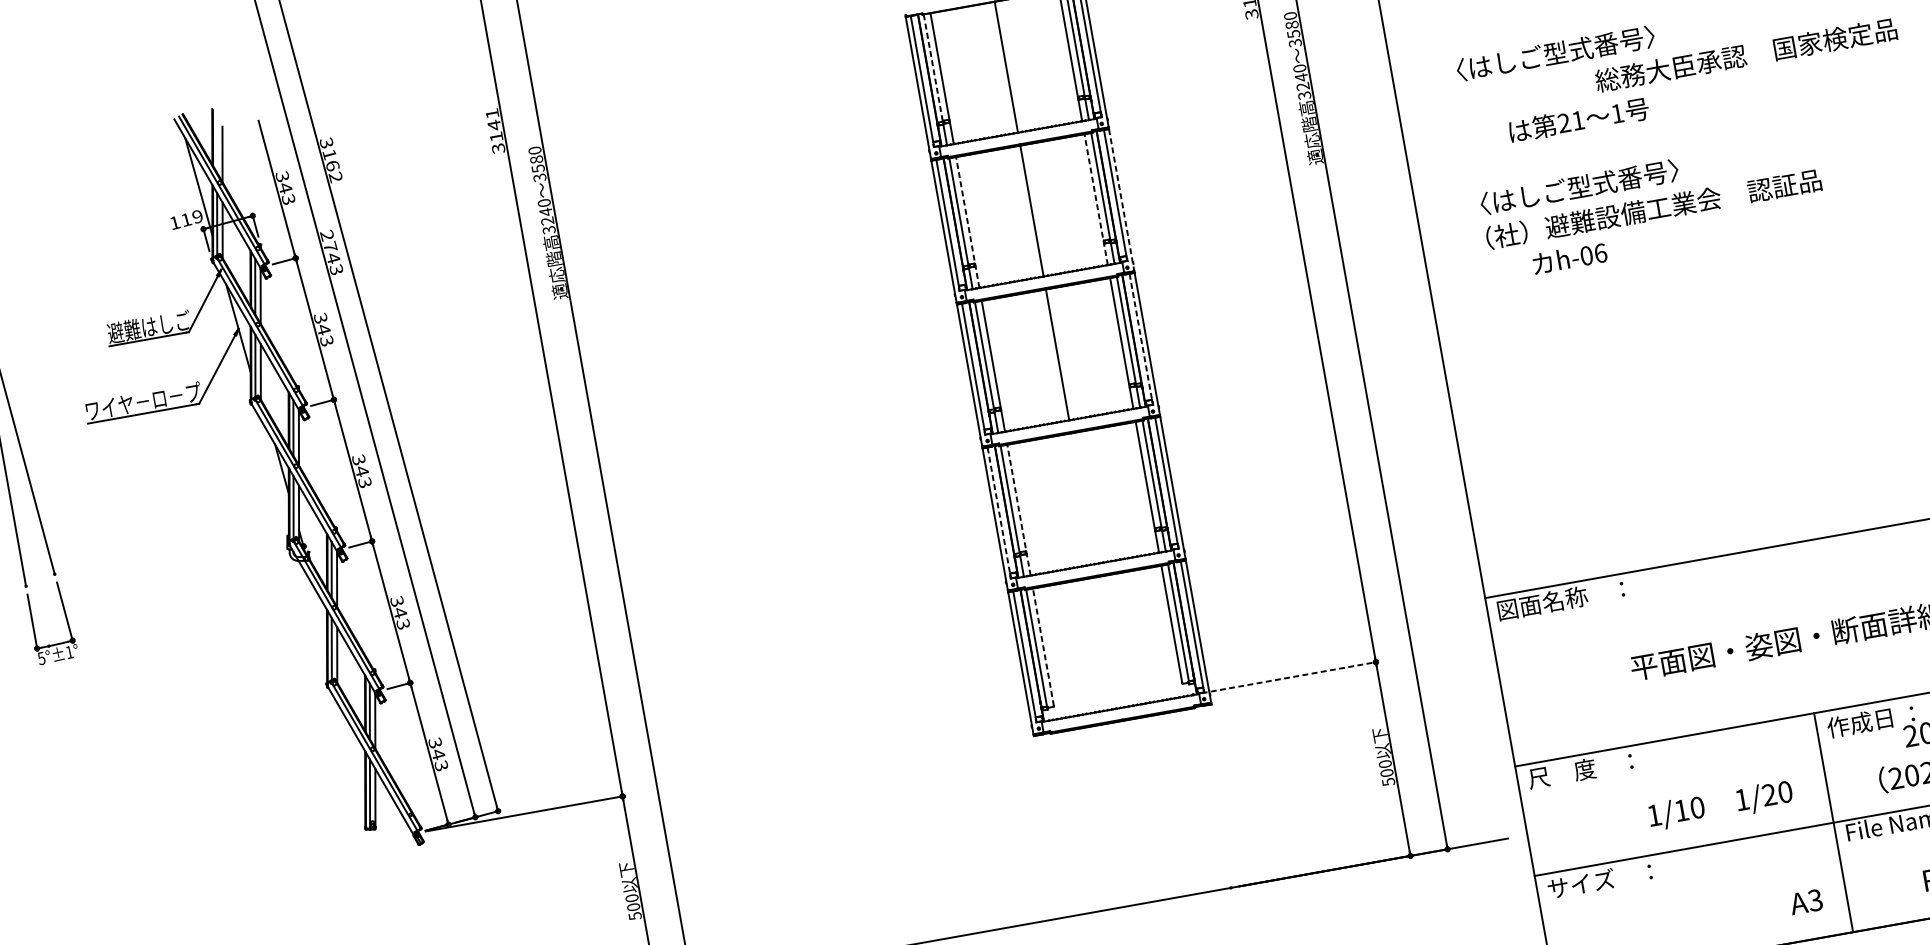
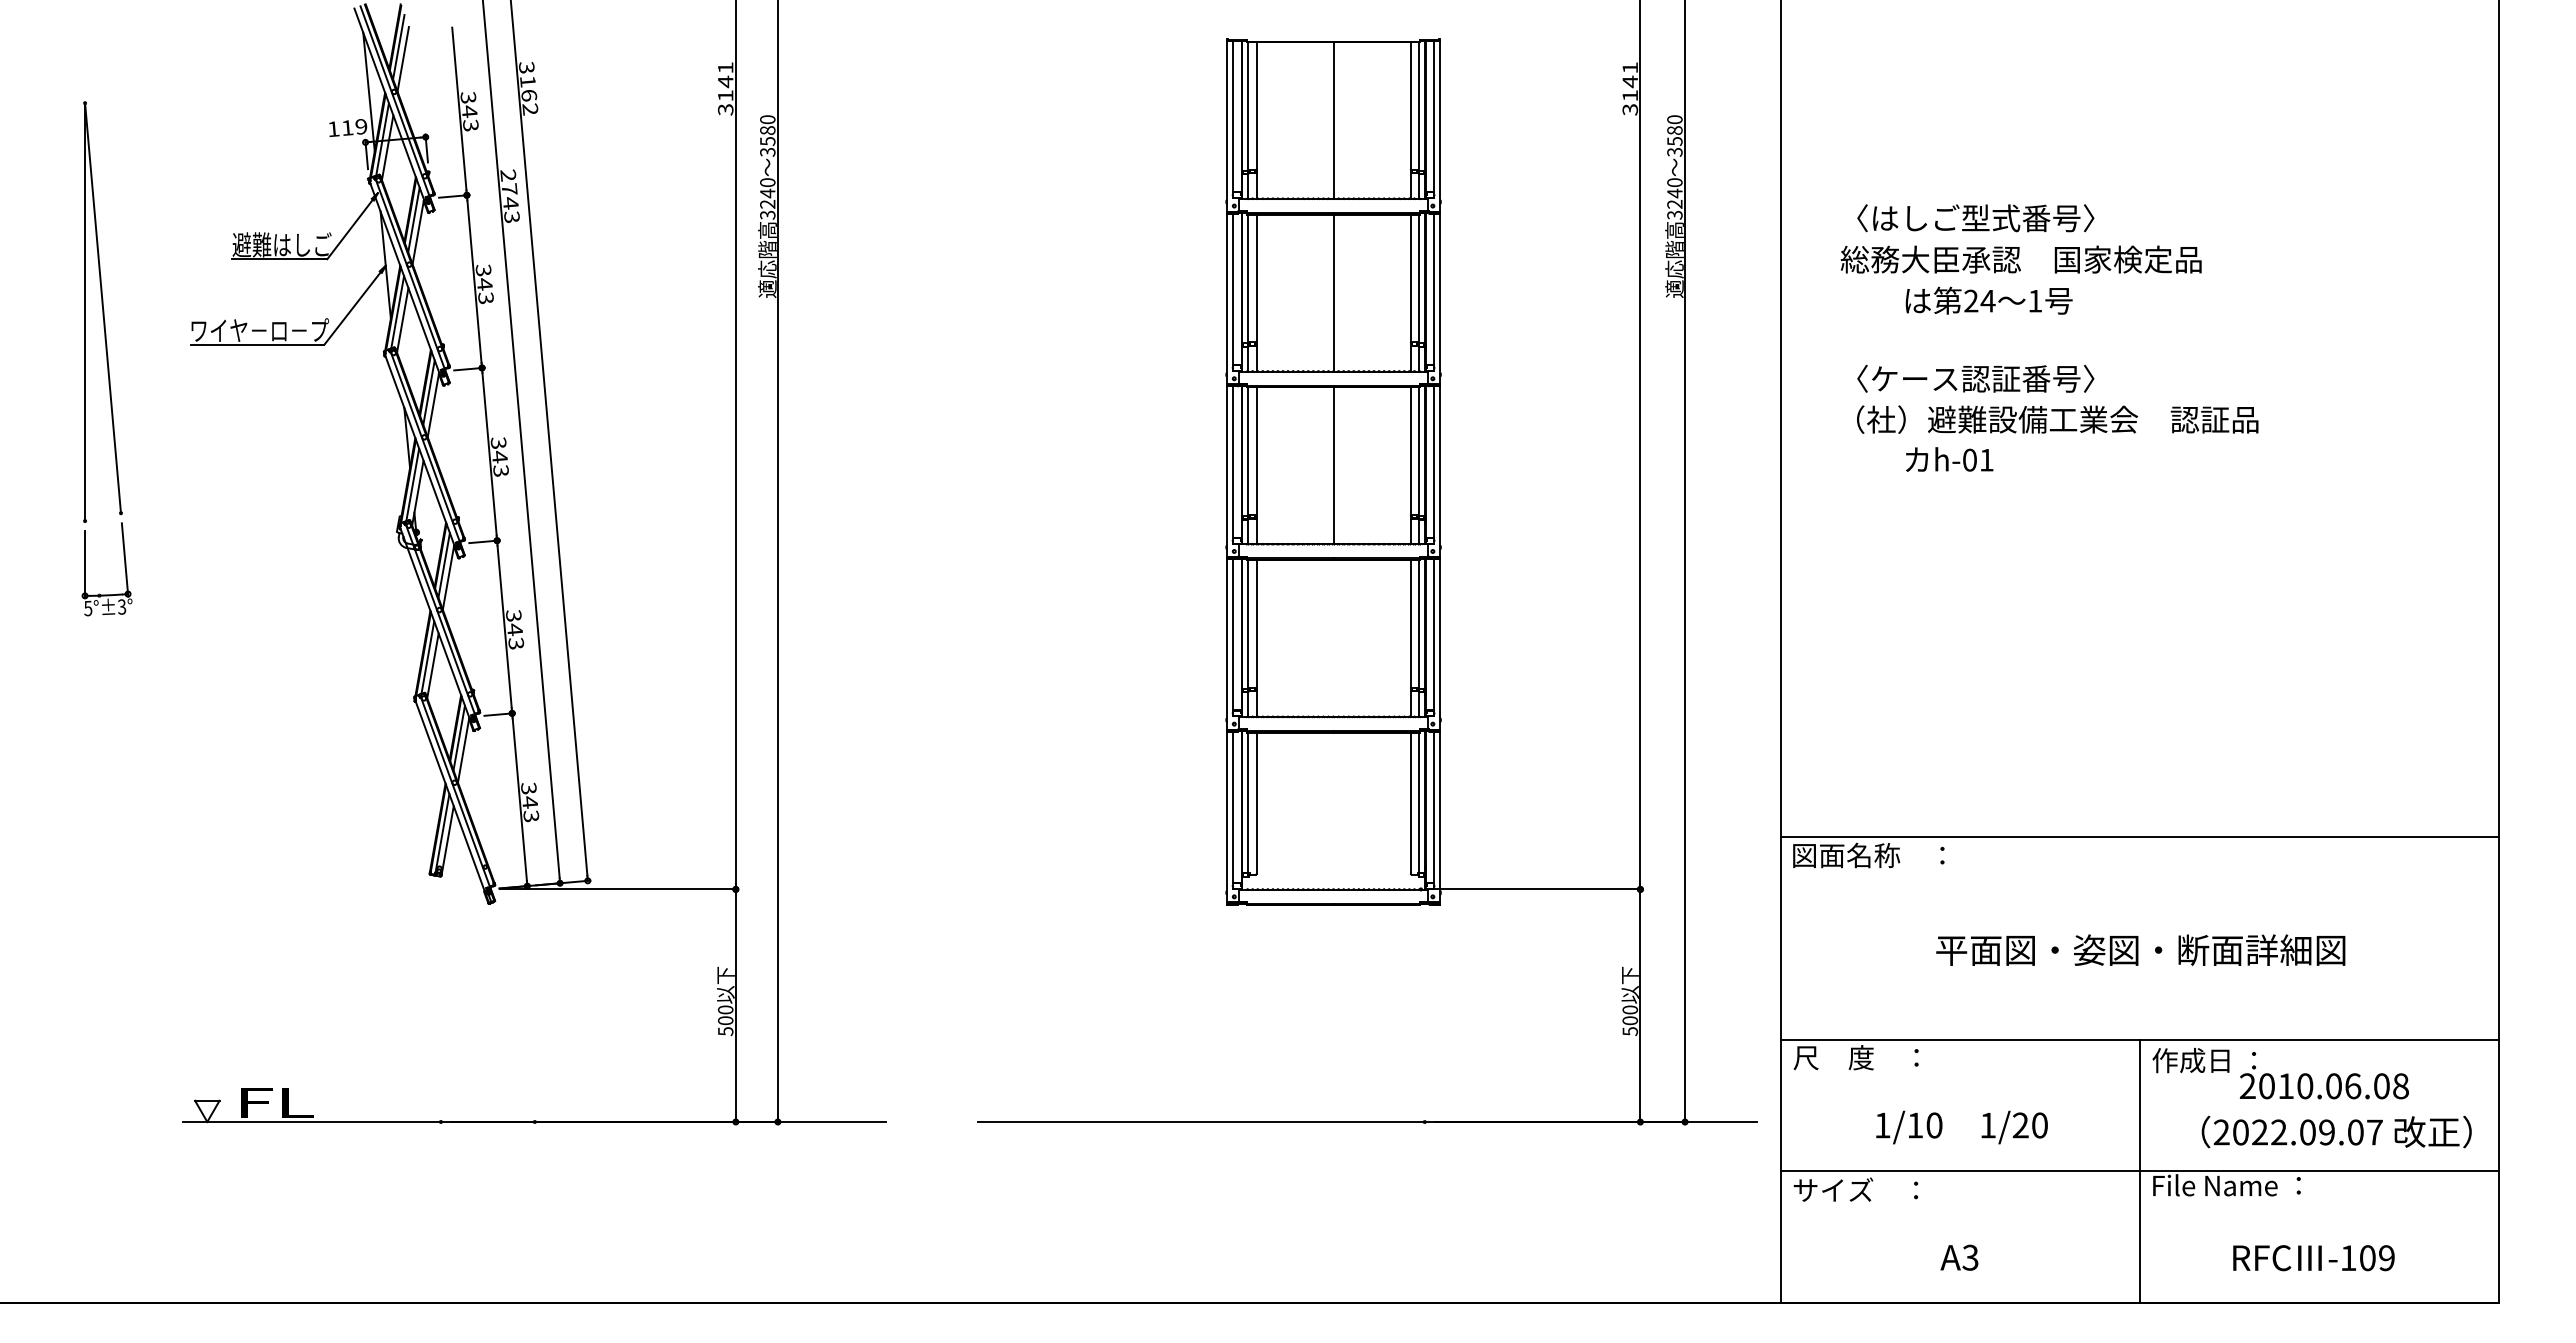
text: (1745, 55) -> (2020, 259), moved
line: (933, 68) -> (1248, 106), dashed -> solid
text: (1577, 121) -> (1987, 301), 21 -> 24
line: (216, 145) -> (398, 47), added
text: (1555, 191) -> (1946, 378), 〈はしご型式番号〉 -> 〈ケース認証番号〉
line: (1096, 200) -> (1410, 293), dashed -> solid
line: (1121, 200) -> (1440, 299), dashed -> solid
line: (967, 222) -> (1256, 293), dashed -> solid
text: (1600, 252) -> (1986, 459), h-06 -> h-01
line: (1141, 337) -> (1434, 462), dashed -> solid
line: (998, 510) -> (1232, 634), dashed -> solid
line: (1019, 510) -> (1256, 638), dashed -> solid
line: (1043, 647) -> (1256, 803), dashed -> solid
text: (69, 651) -> (122, 606), 5°±1° -> 5°±3°
line: (1290, 677) -> (1537, 889), dashed -> solid
text: (1720, 805) -> (1961, 1127), moved
text: (1806, 901) -> (1959, 1257), moved

